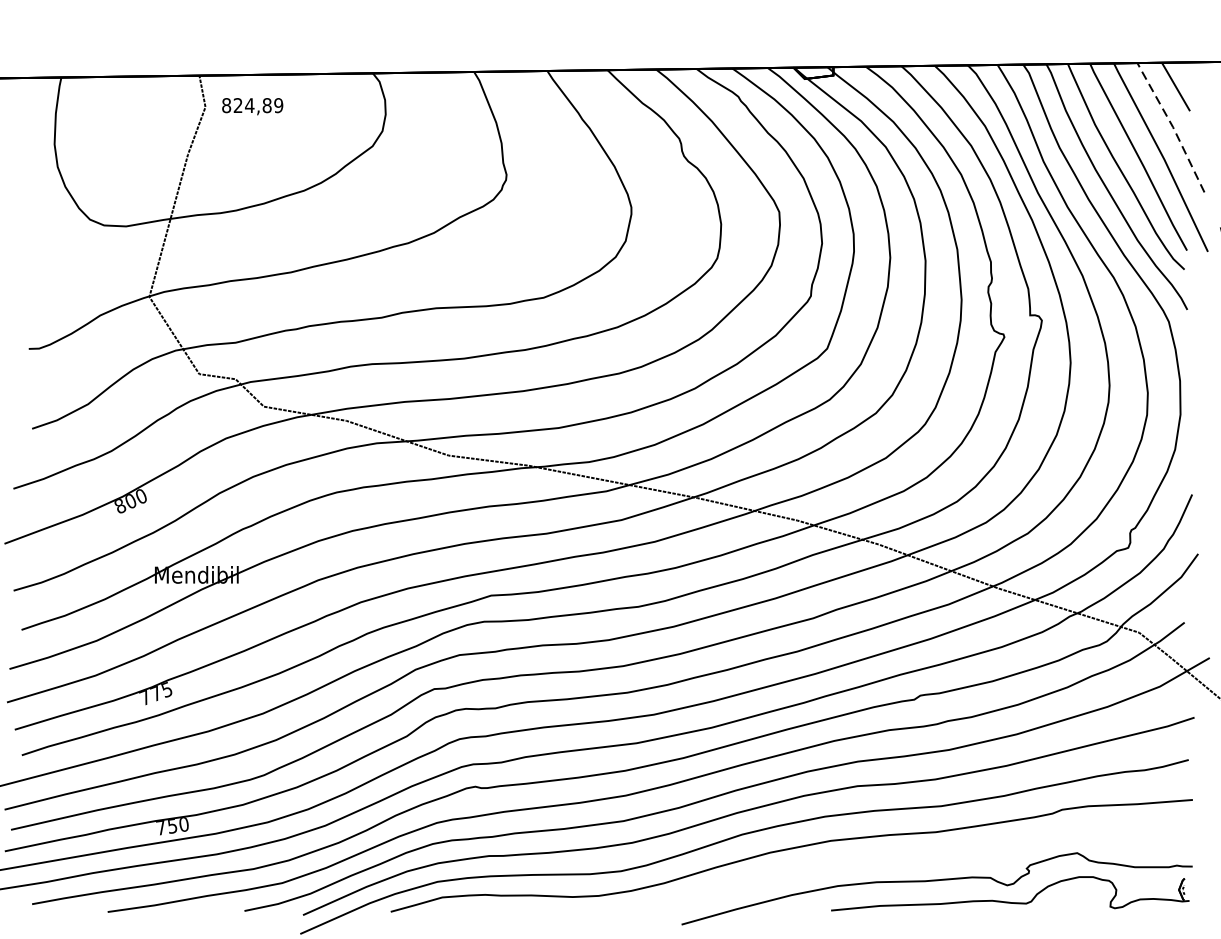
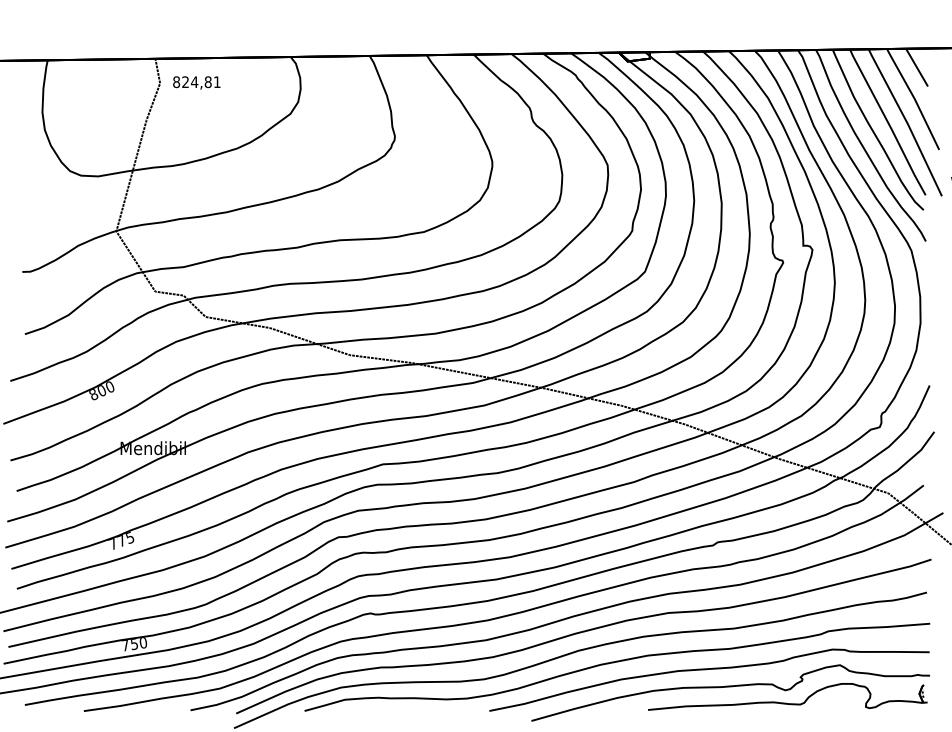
text: (277, 105) -> (216, 82), 824,89 -> 824,81
line: (1172, 126) -> (914, 98), dashed -> solid
curve: (906, 859) -> (706, 670), added

